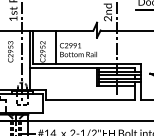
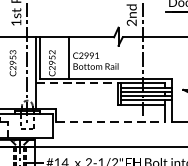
line: (63, 68) -> (77, 83), solid -> dashed
line: (91, 99) -> (111, 121), solid -> dashed

